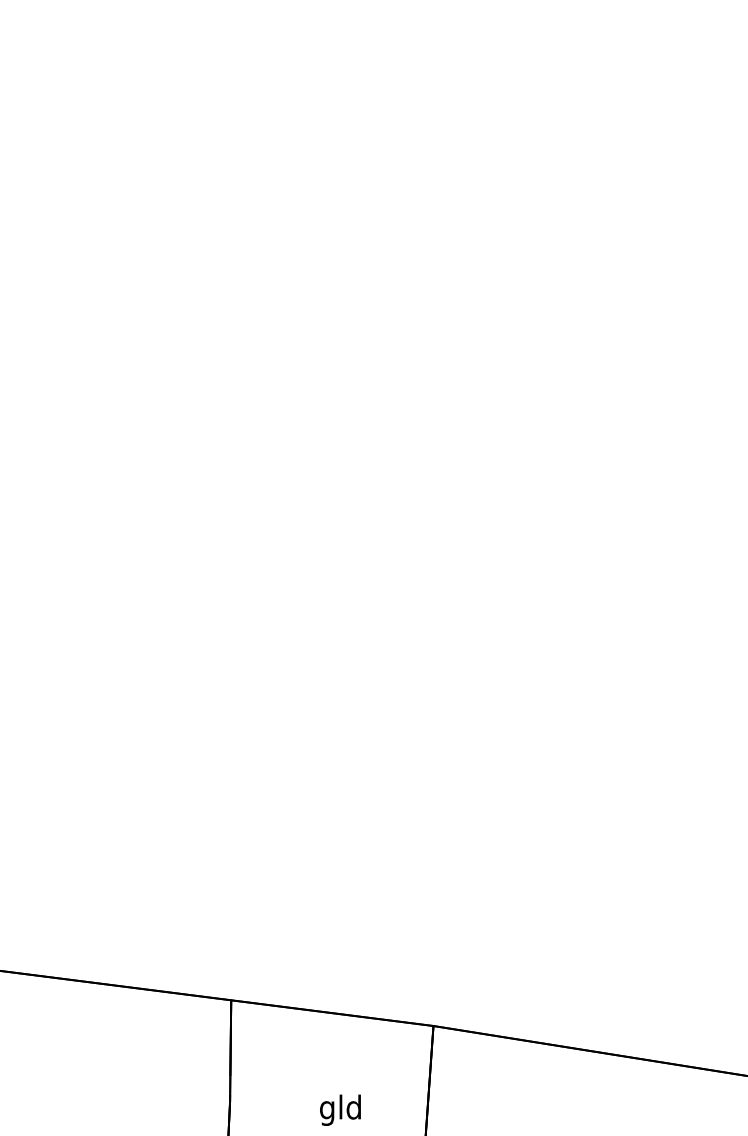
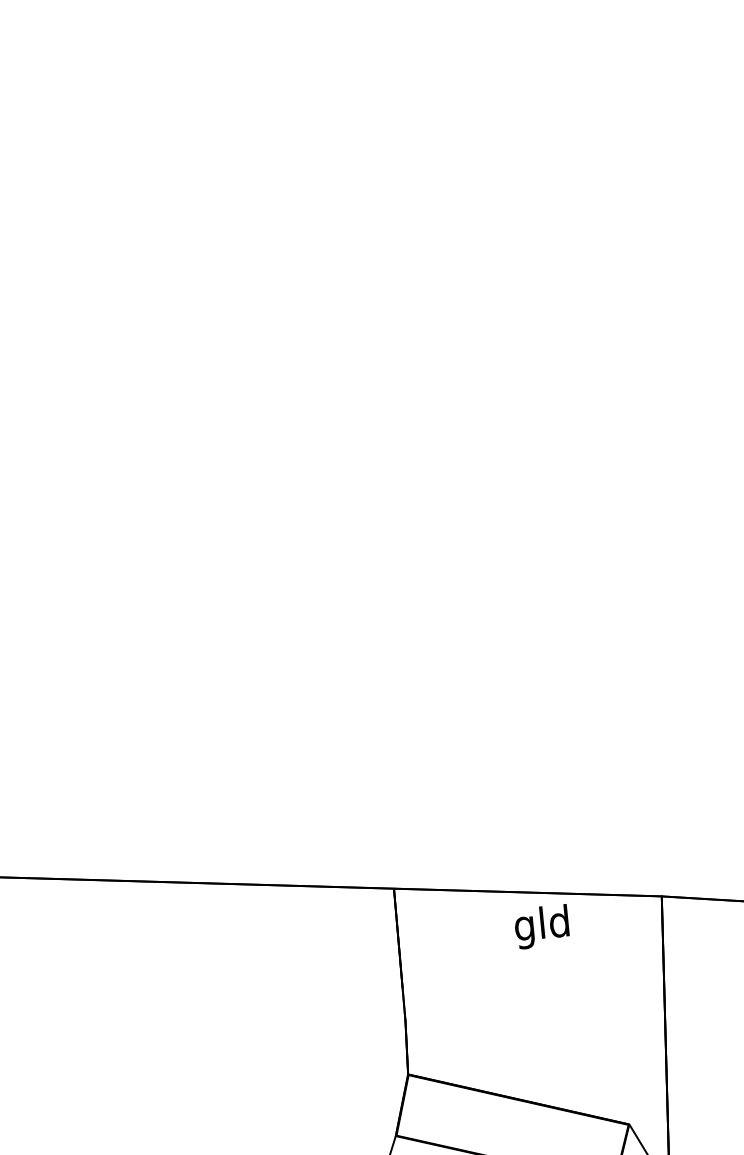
text: (340, 1109) -> (541, 925), moved

